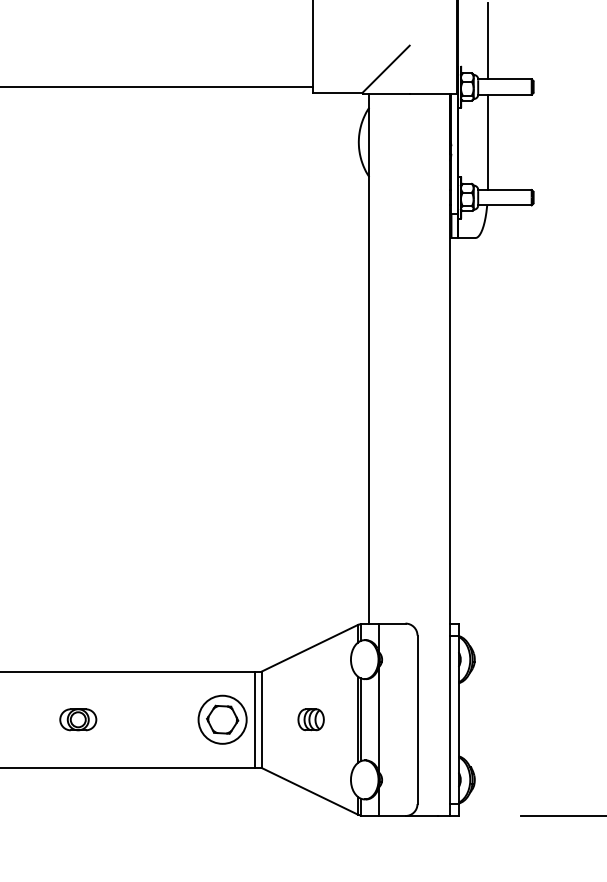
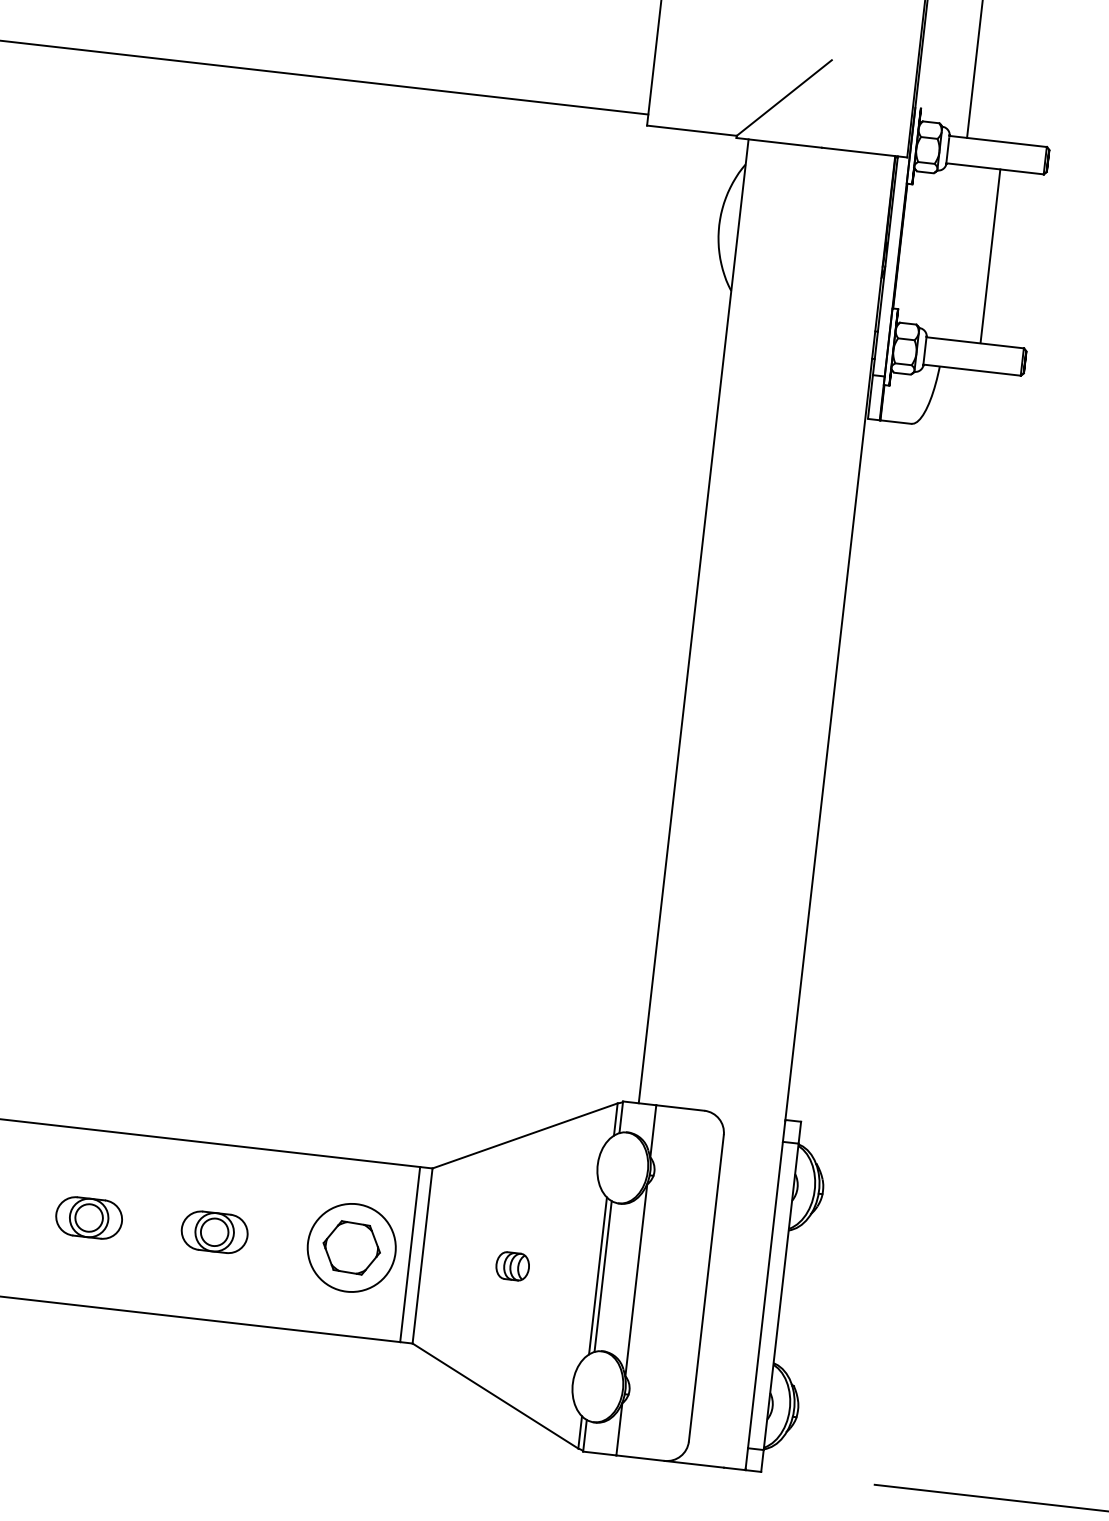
line: (487, 141) -> (989, 254), moved
part: (147, 719) -> (215, 1231), added
part: (310, 719) -> (511, 1265), size x0.7

